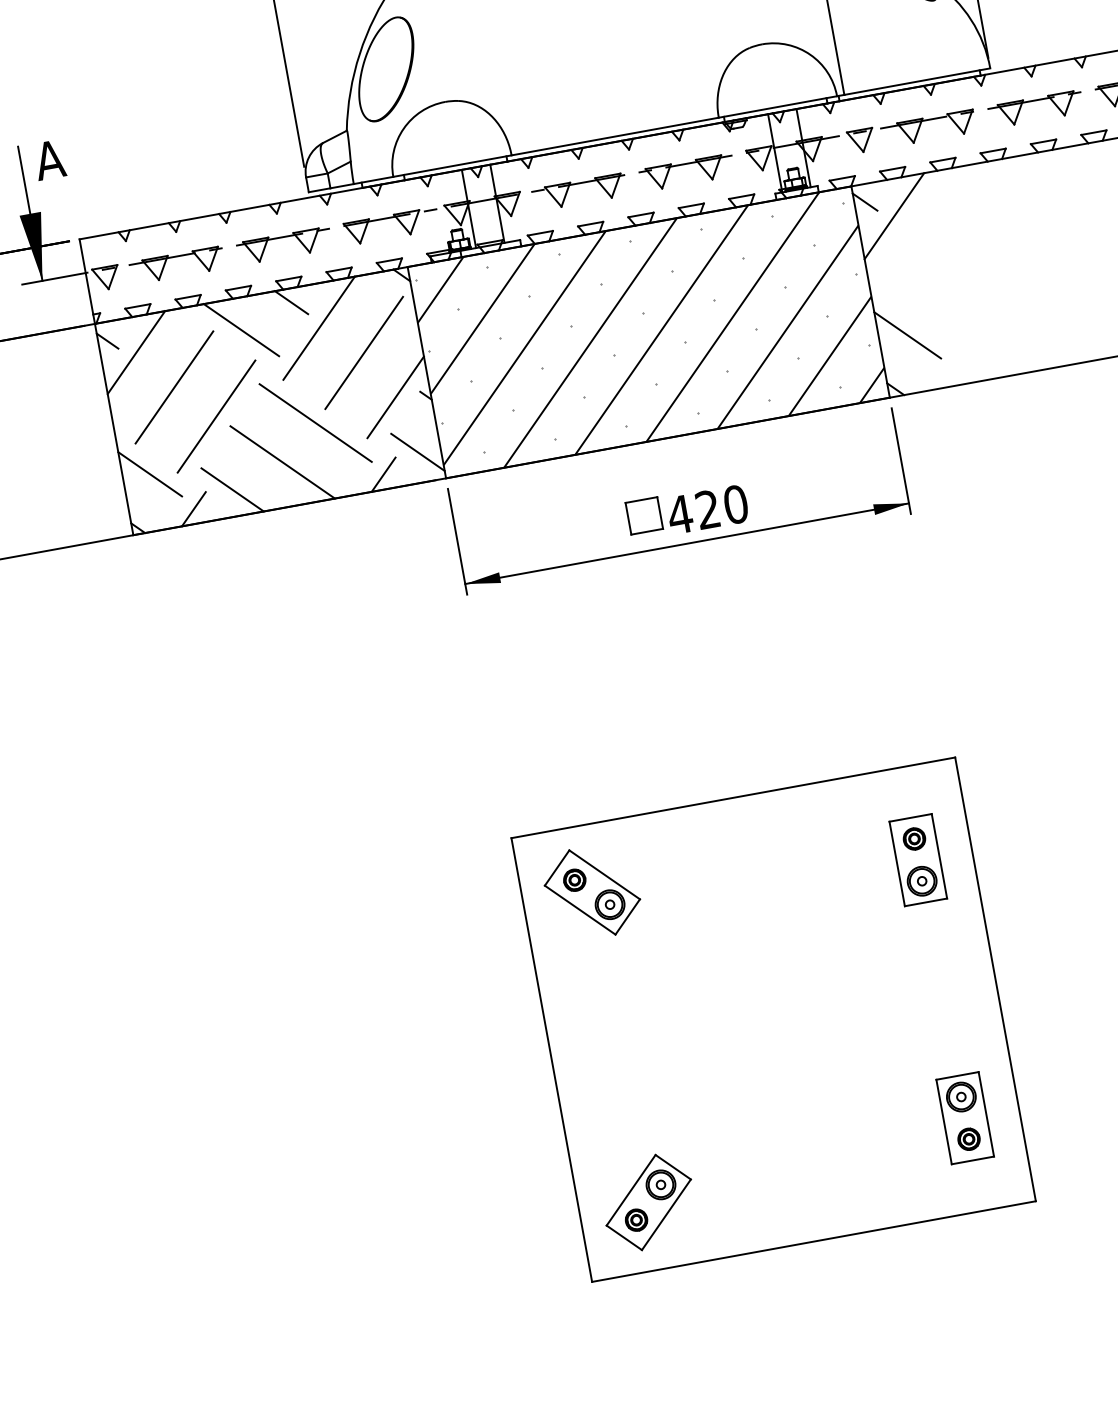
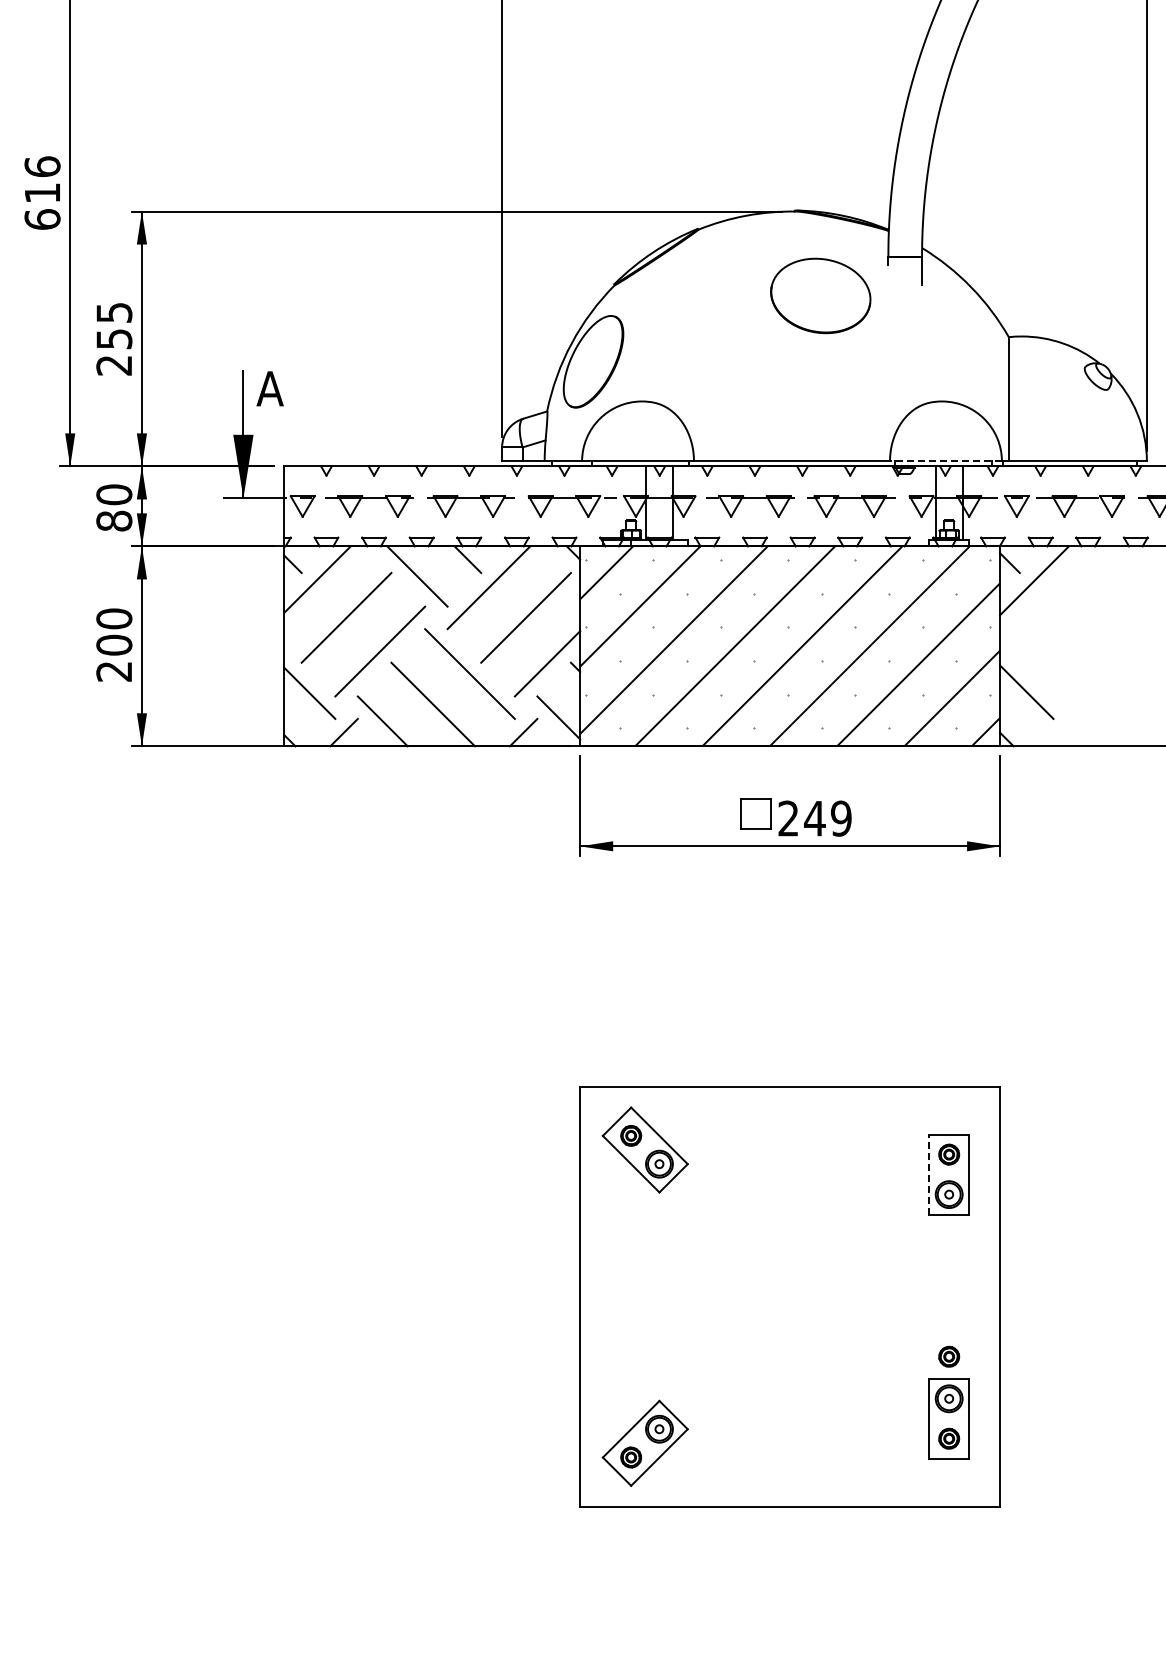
line: (777, 107) -> (945, 461), solid -> dashed
text: (707, 509) -> (814, 818), 420 -> 249
line: (897, 863) -> (929, 1174), solid -> dashed
part: (953, 1052) -> (949, 1356), added

